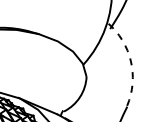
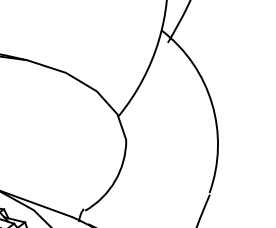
arc: (130, 61) -> (211, 104), dashed -> solid

